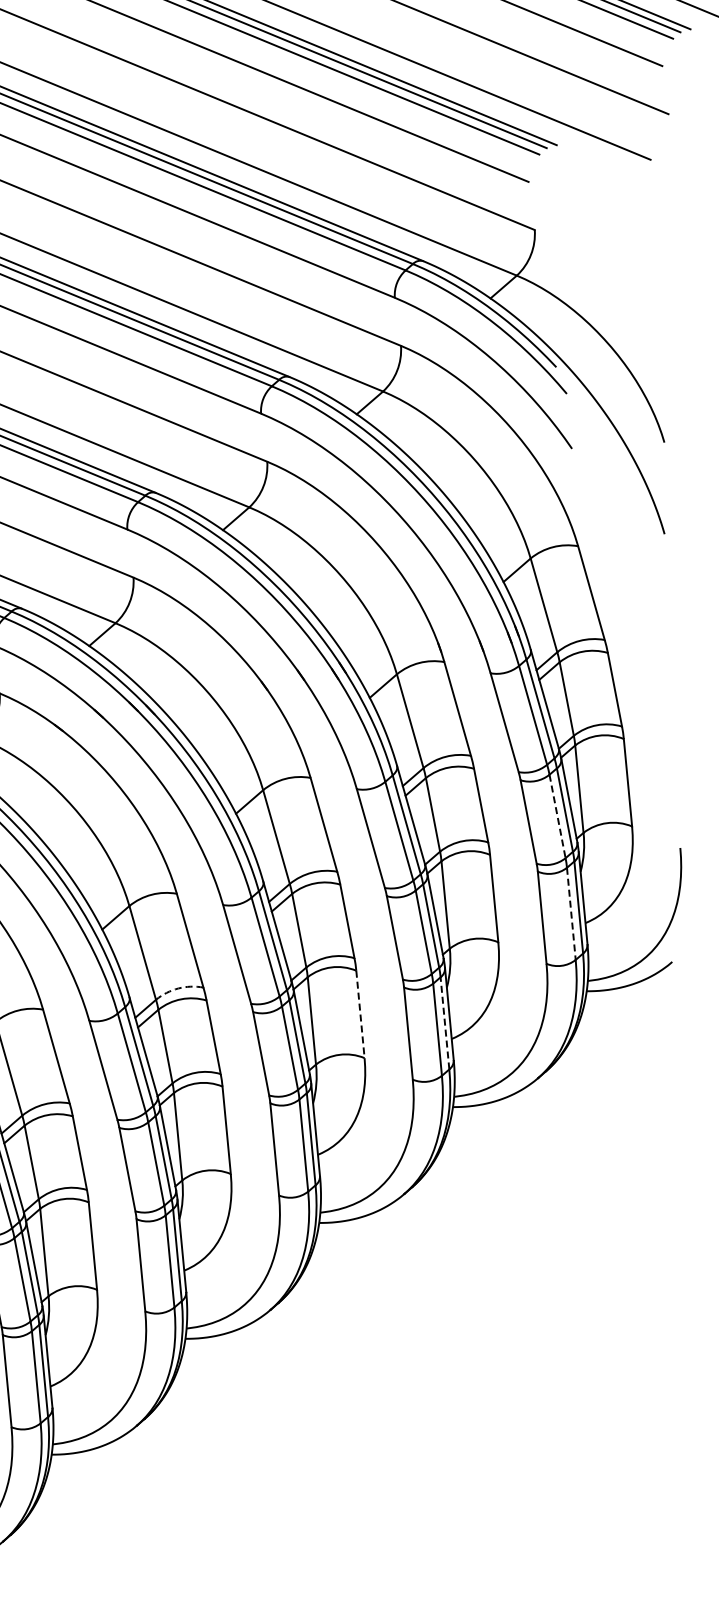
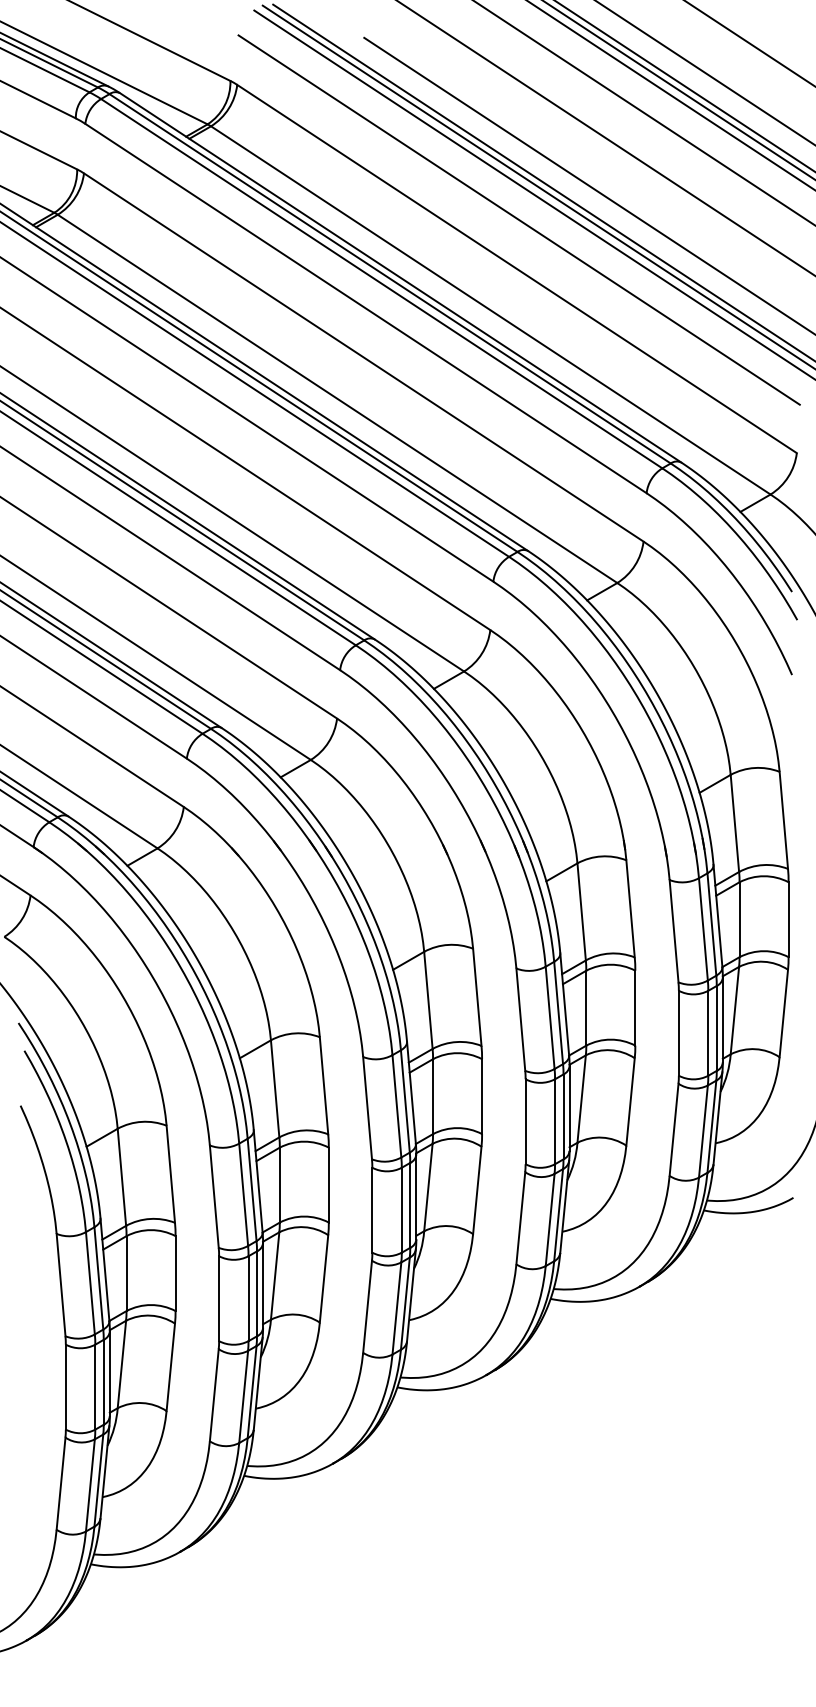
line: (557, 816) -> (708, 1033), dashed -> solid
line: (571, 914) -> (703, 1132), dashed -> solid
arc: (178, 988) -> (303, 1130), dashed -> solid
line: (360, 1014) -> (477, 1190), dashed -> solid
line: (444, 1022) -> (558, 1214), dashed -> solid

